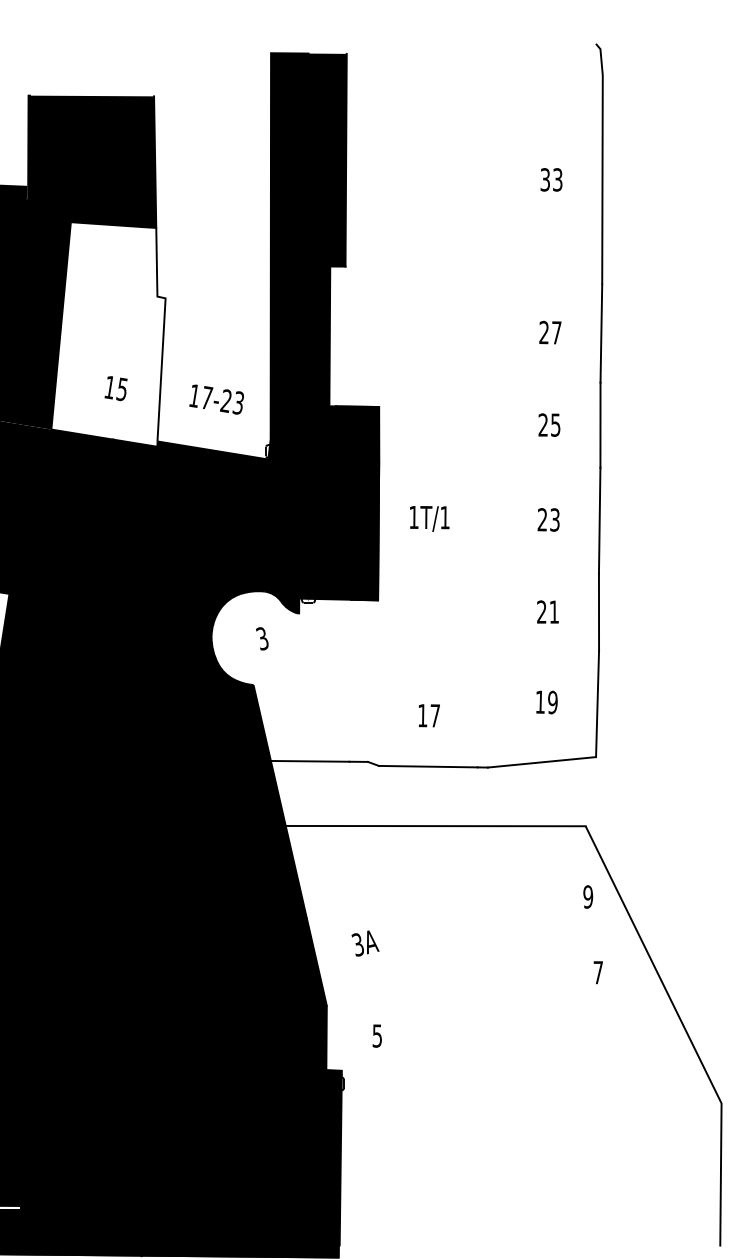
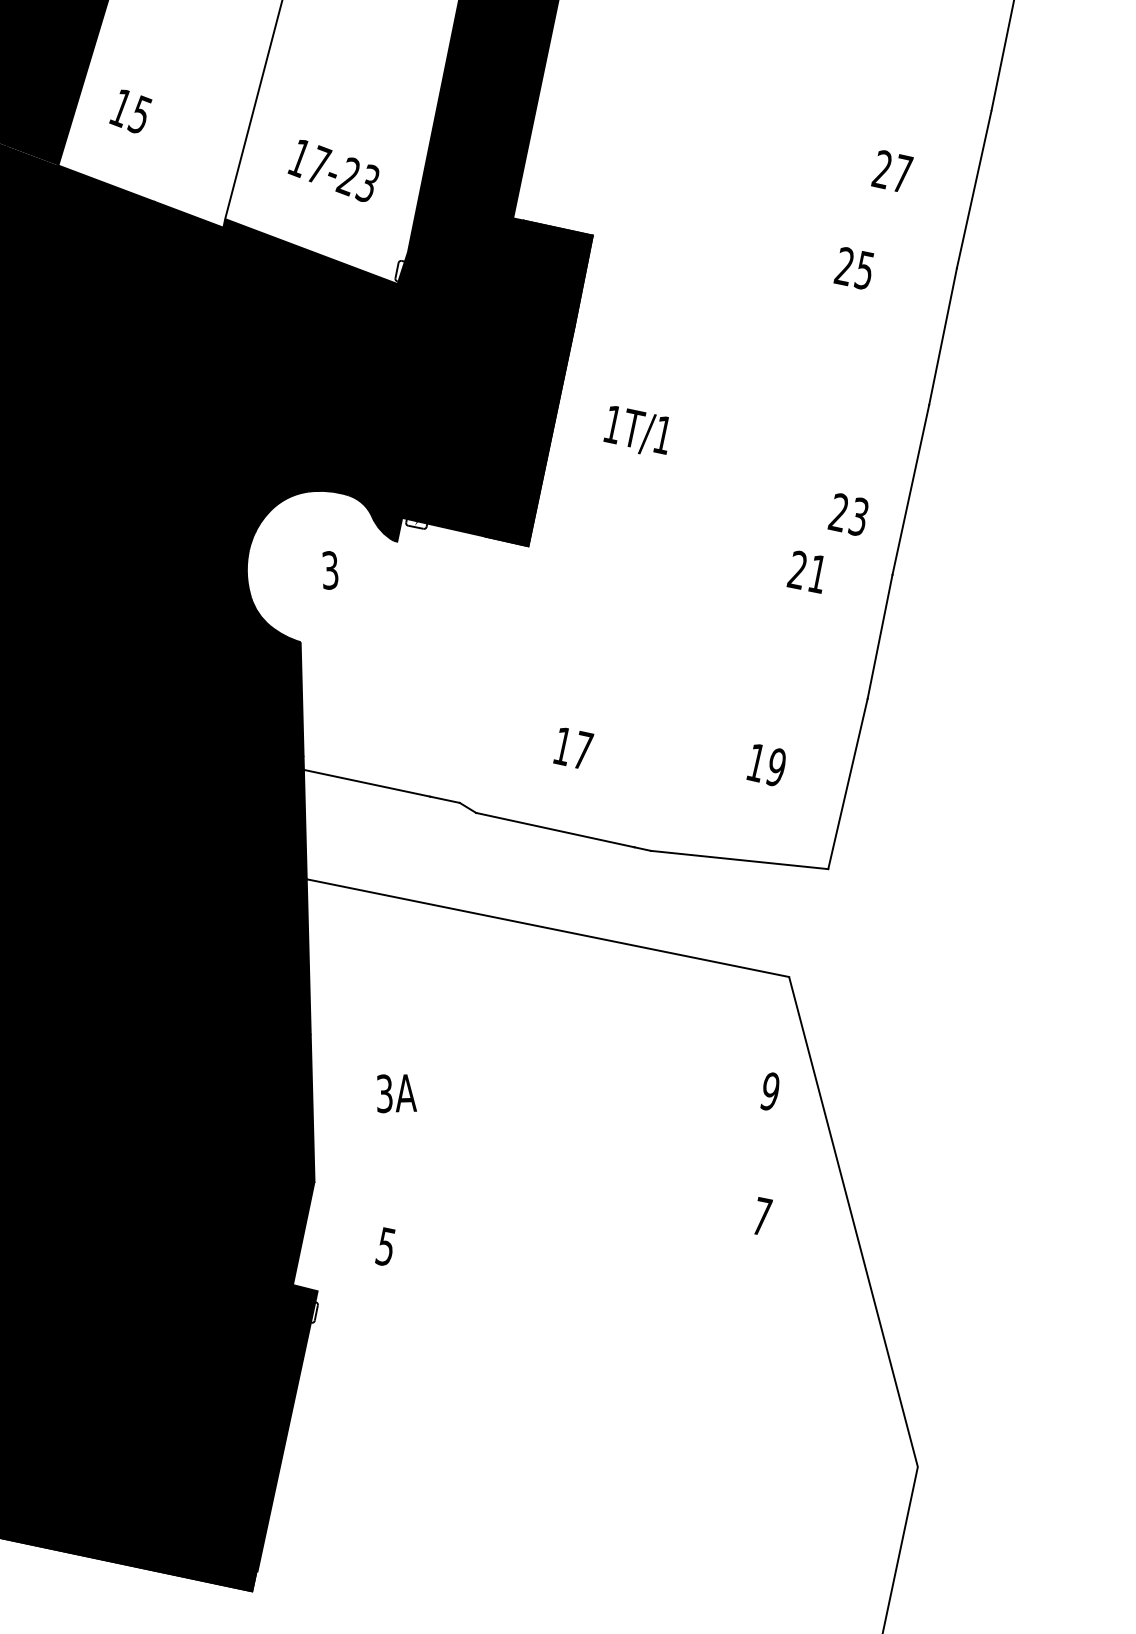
text: (115, 388) -> (129, 111), moved
text: (549, 424) -> (854, 267), moved
text: (548, 519) -> (848, 514), moved
text: (547, 611) -> (807, 570), moved

